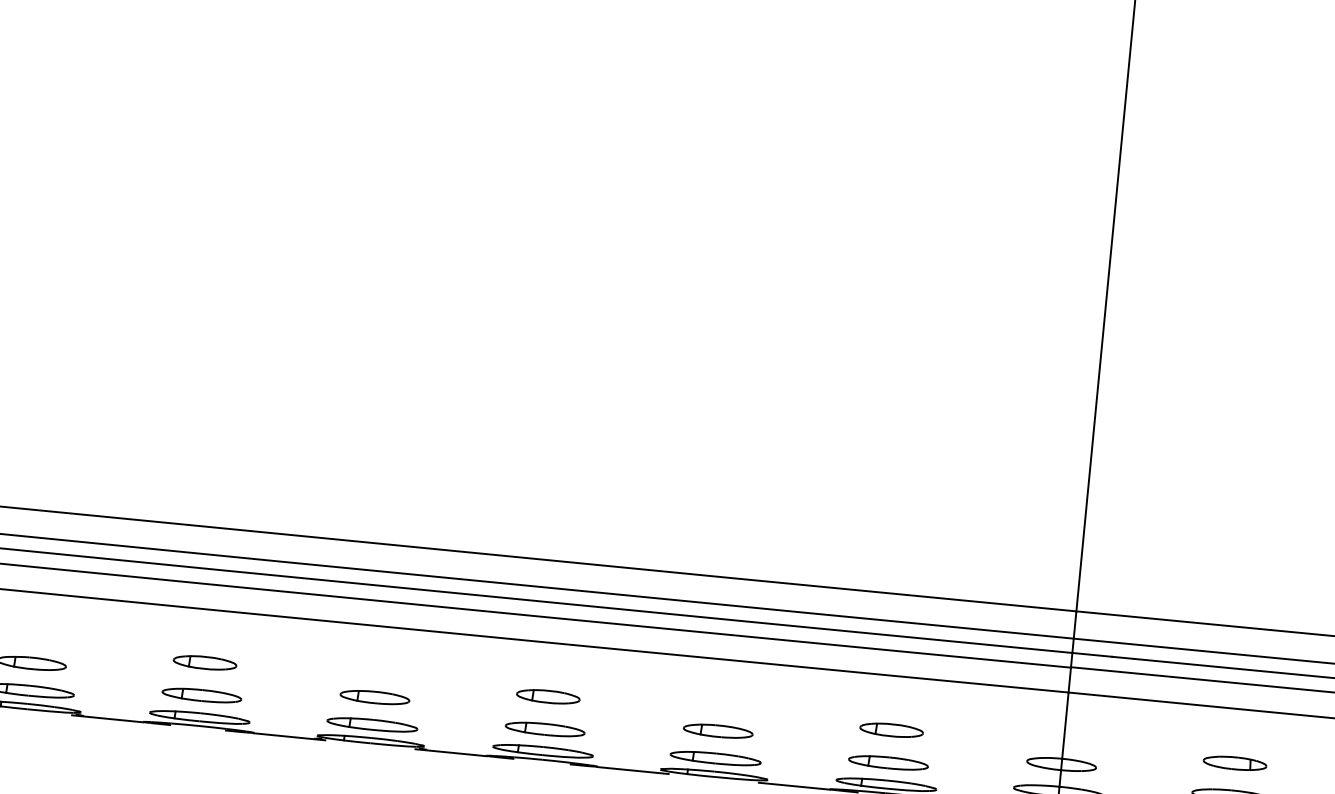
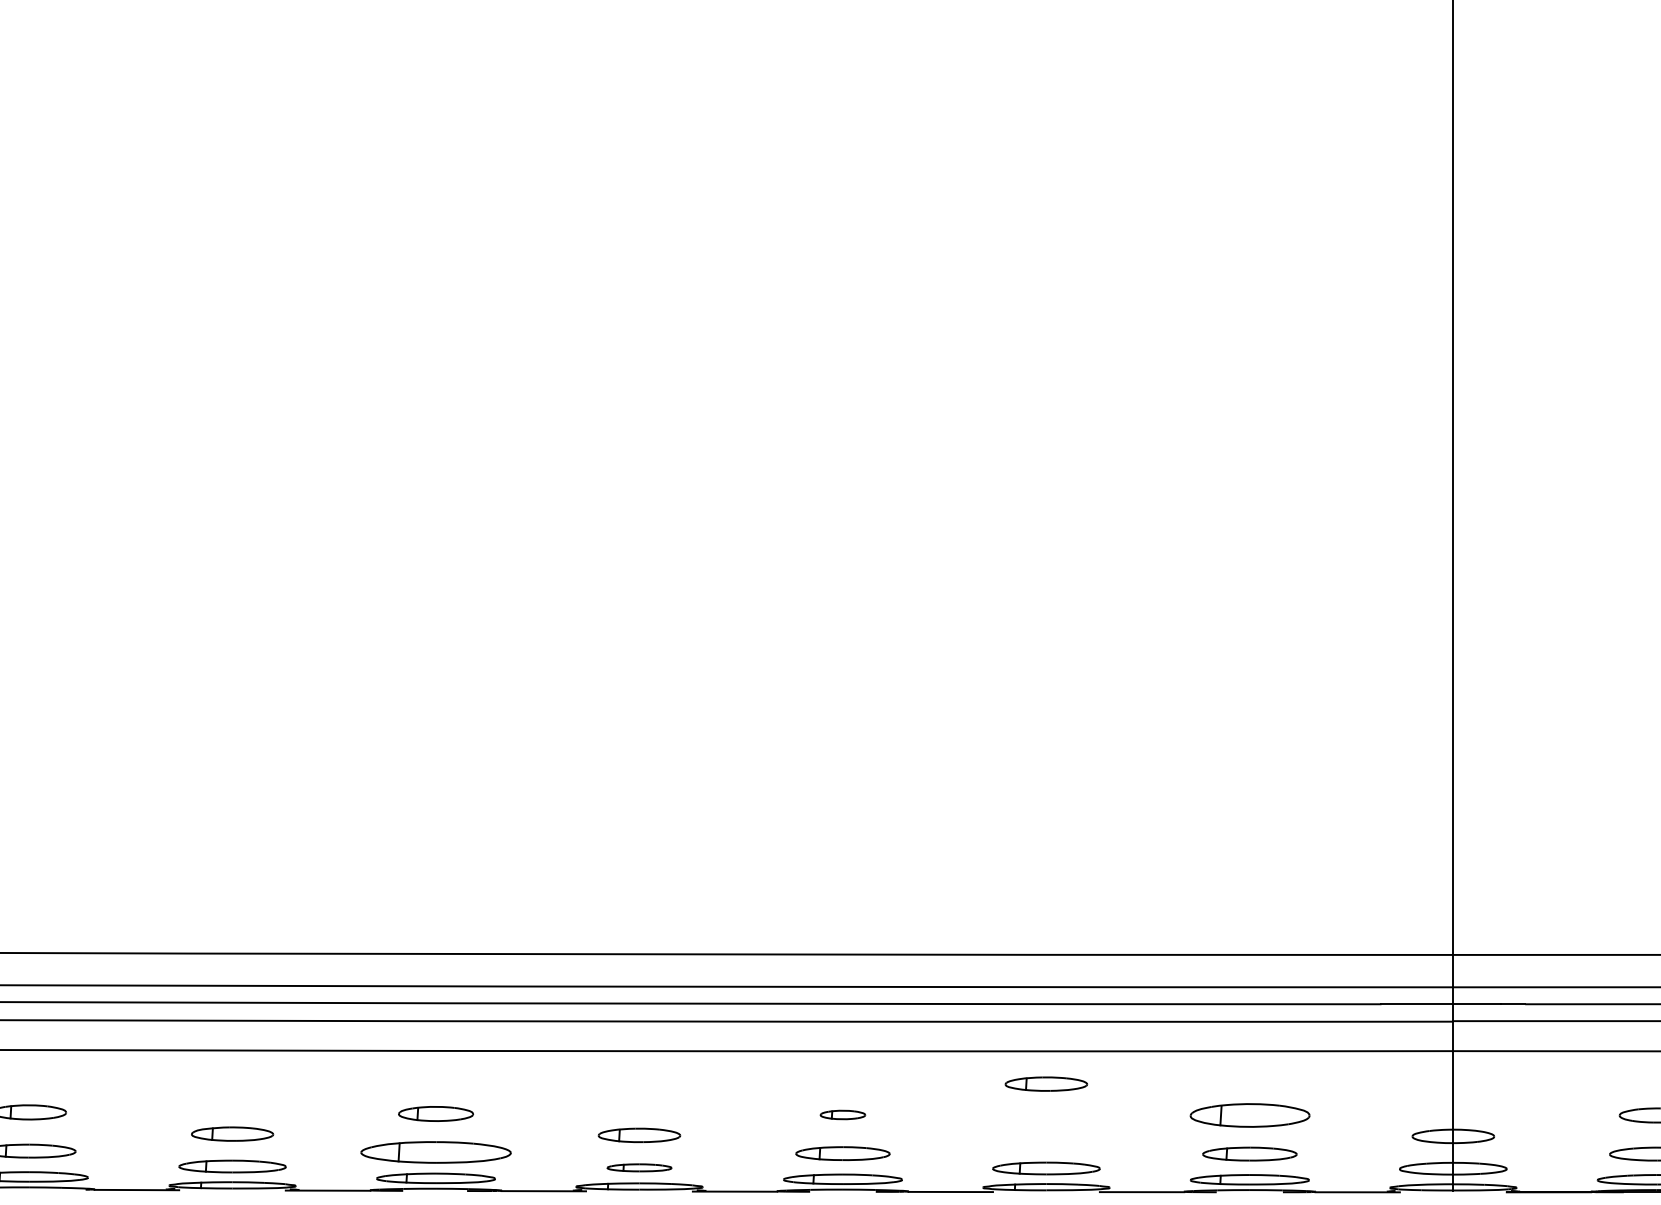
part: (201, 695) -> (435, 1152), size x1.6
part: (547, 696) -> (842, 1114), size x0.6
part: (372, 724) -> (639, 1167), size x0.6
part: (718, 730) -> (1046, 1083), moved
part: (891, 730) -> (1249, 1115), size x1.6

